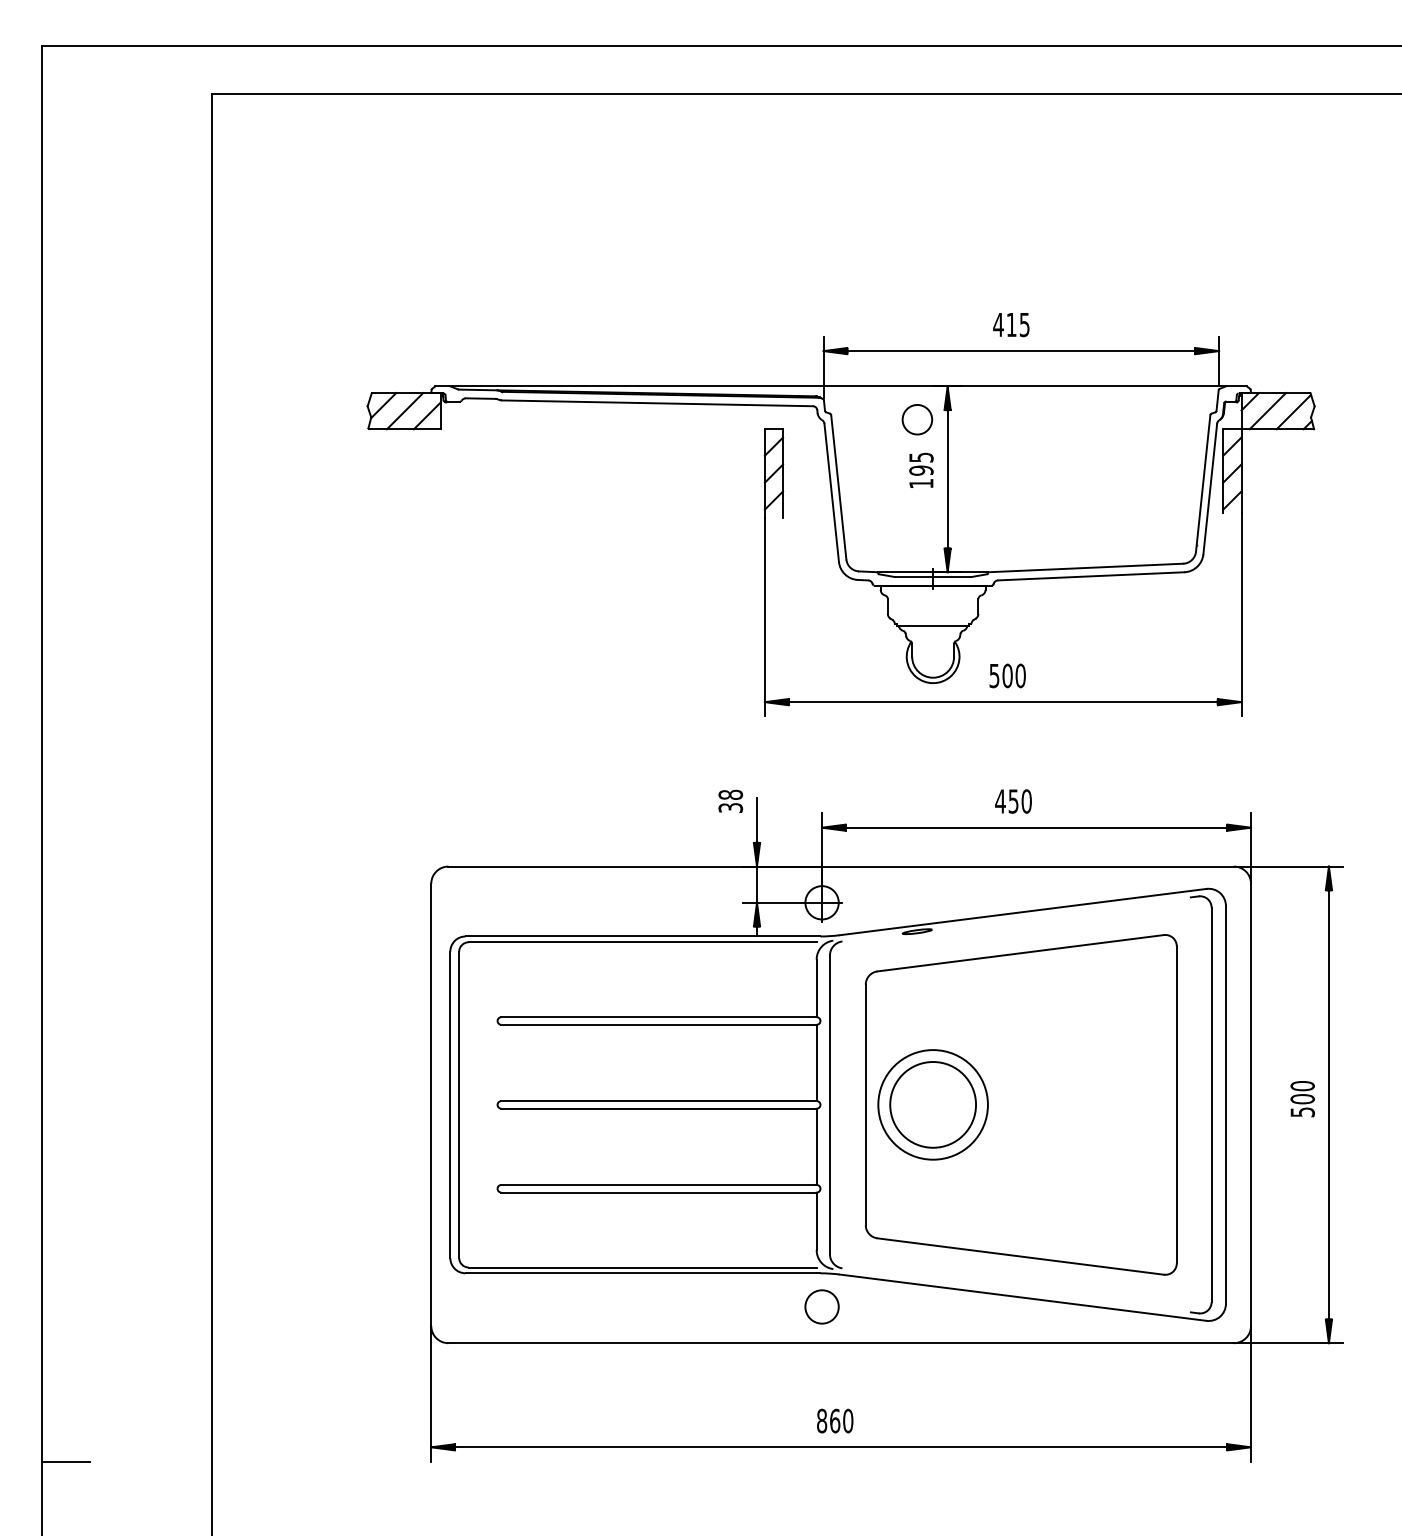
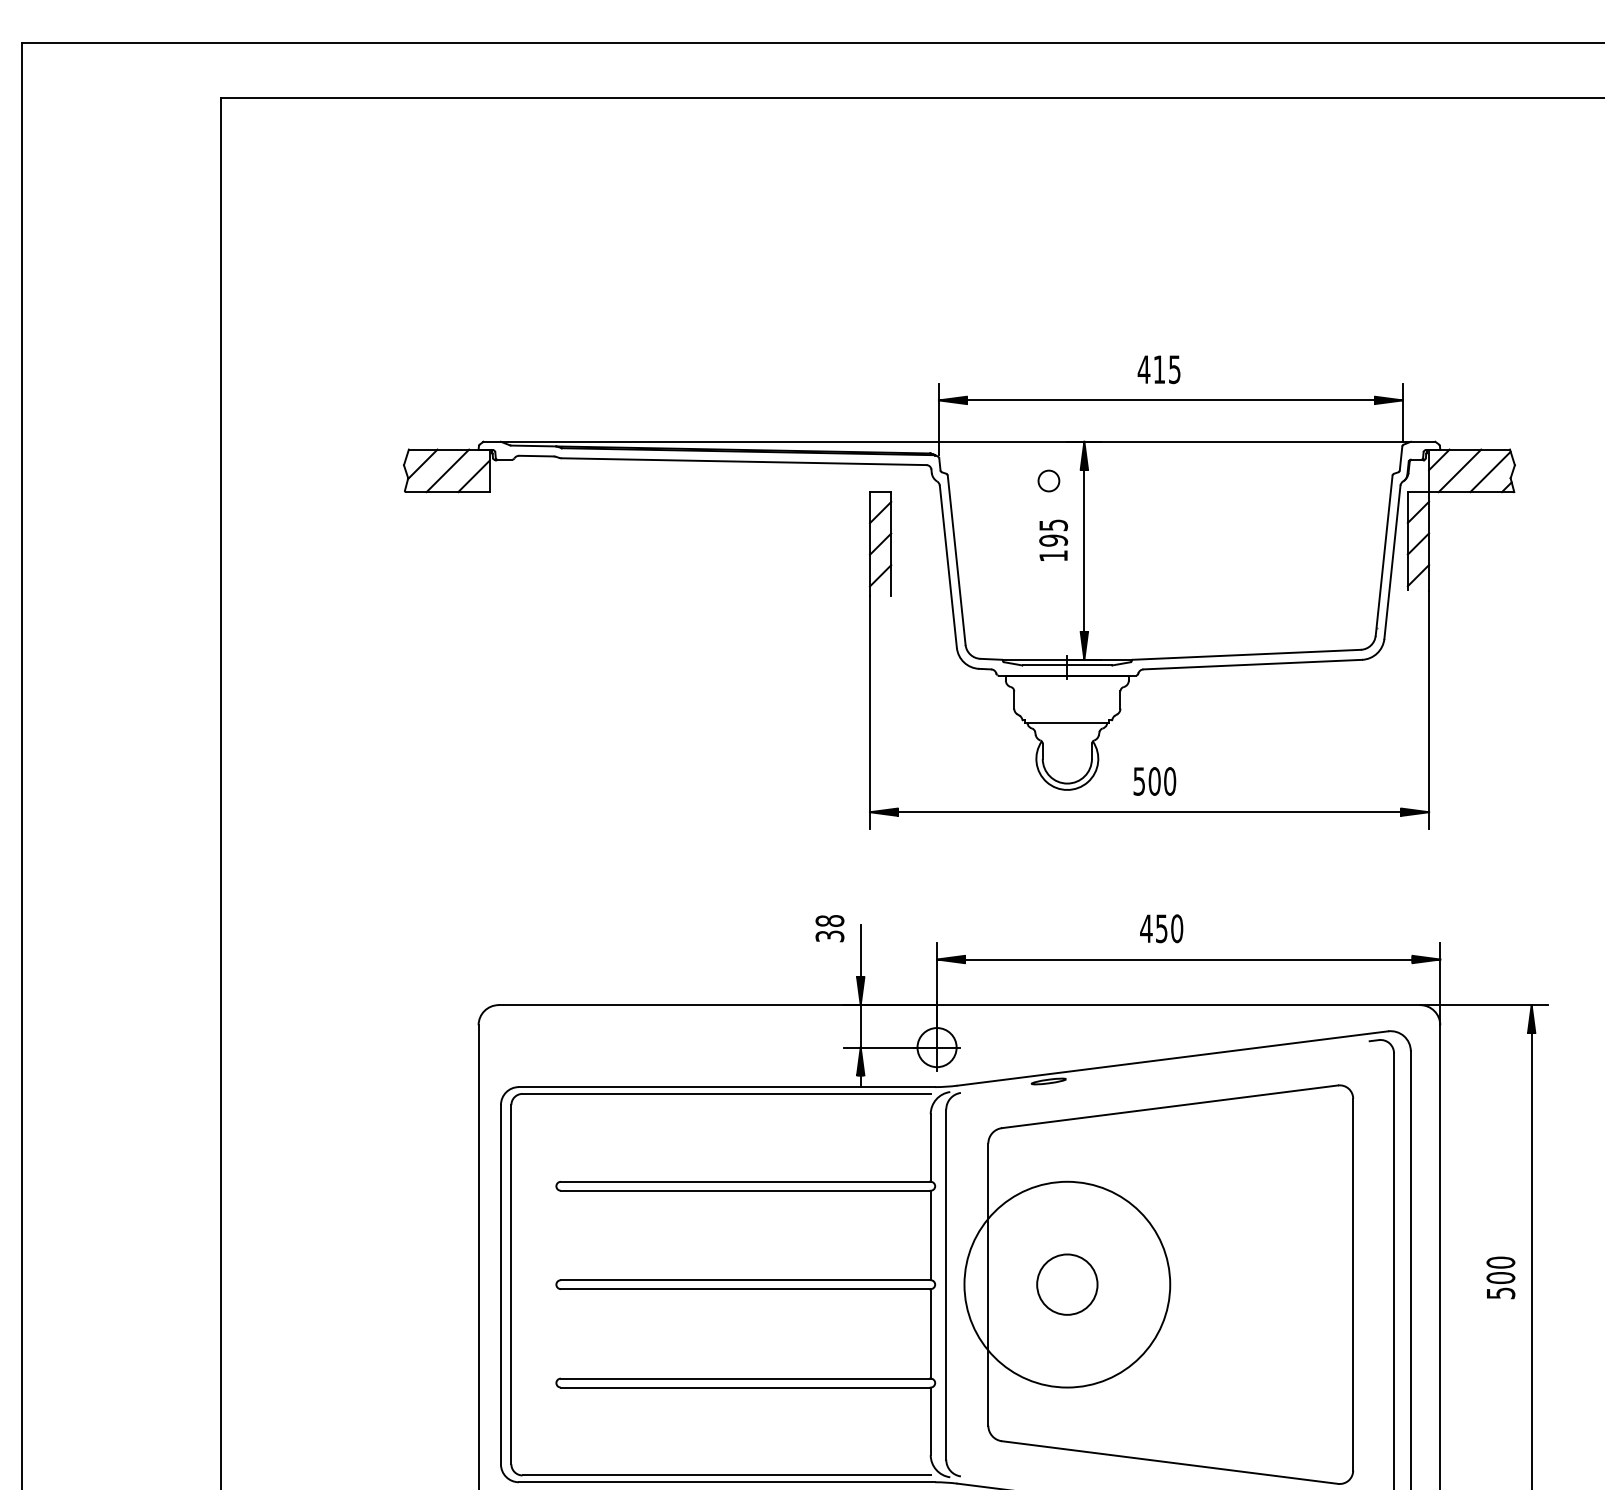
circle: (917, 419) -> (1049, 480), size x0.6
circle: (932, 1104) -> (1066, 1284), size x1.6
circle: (933, 1104) -> (1067, 1284), size x0.6

